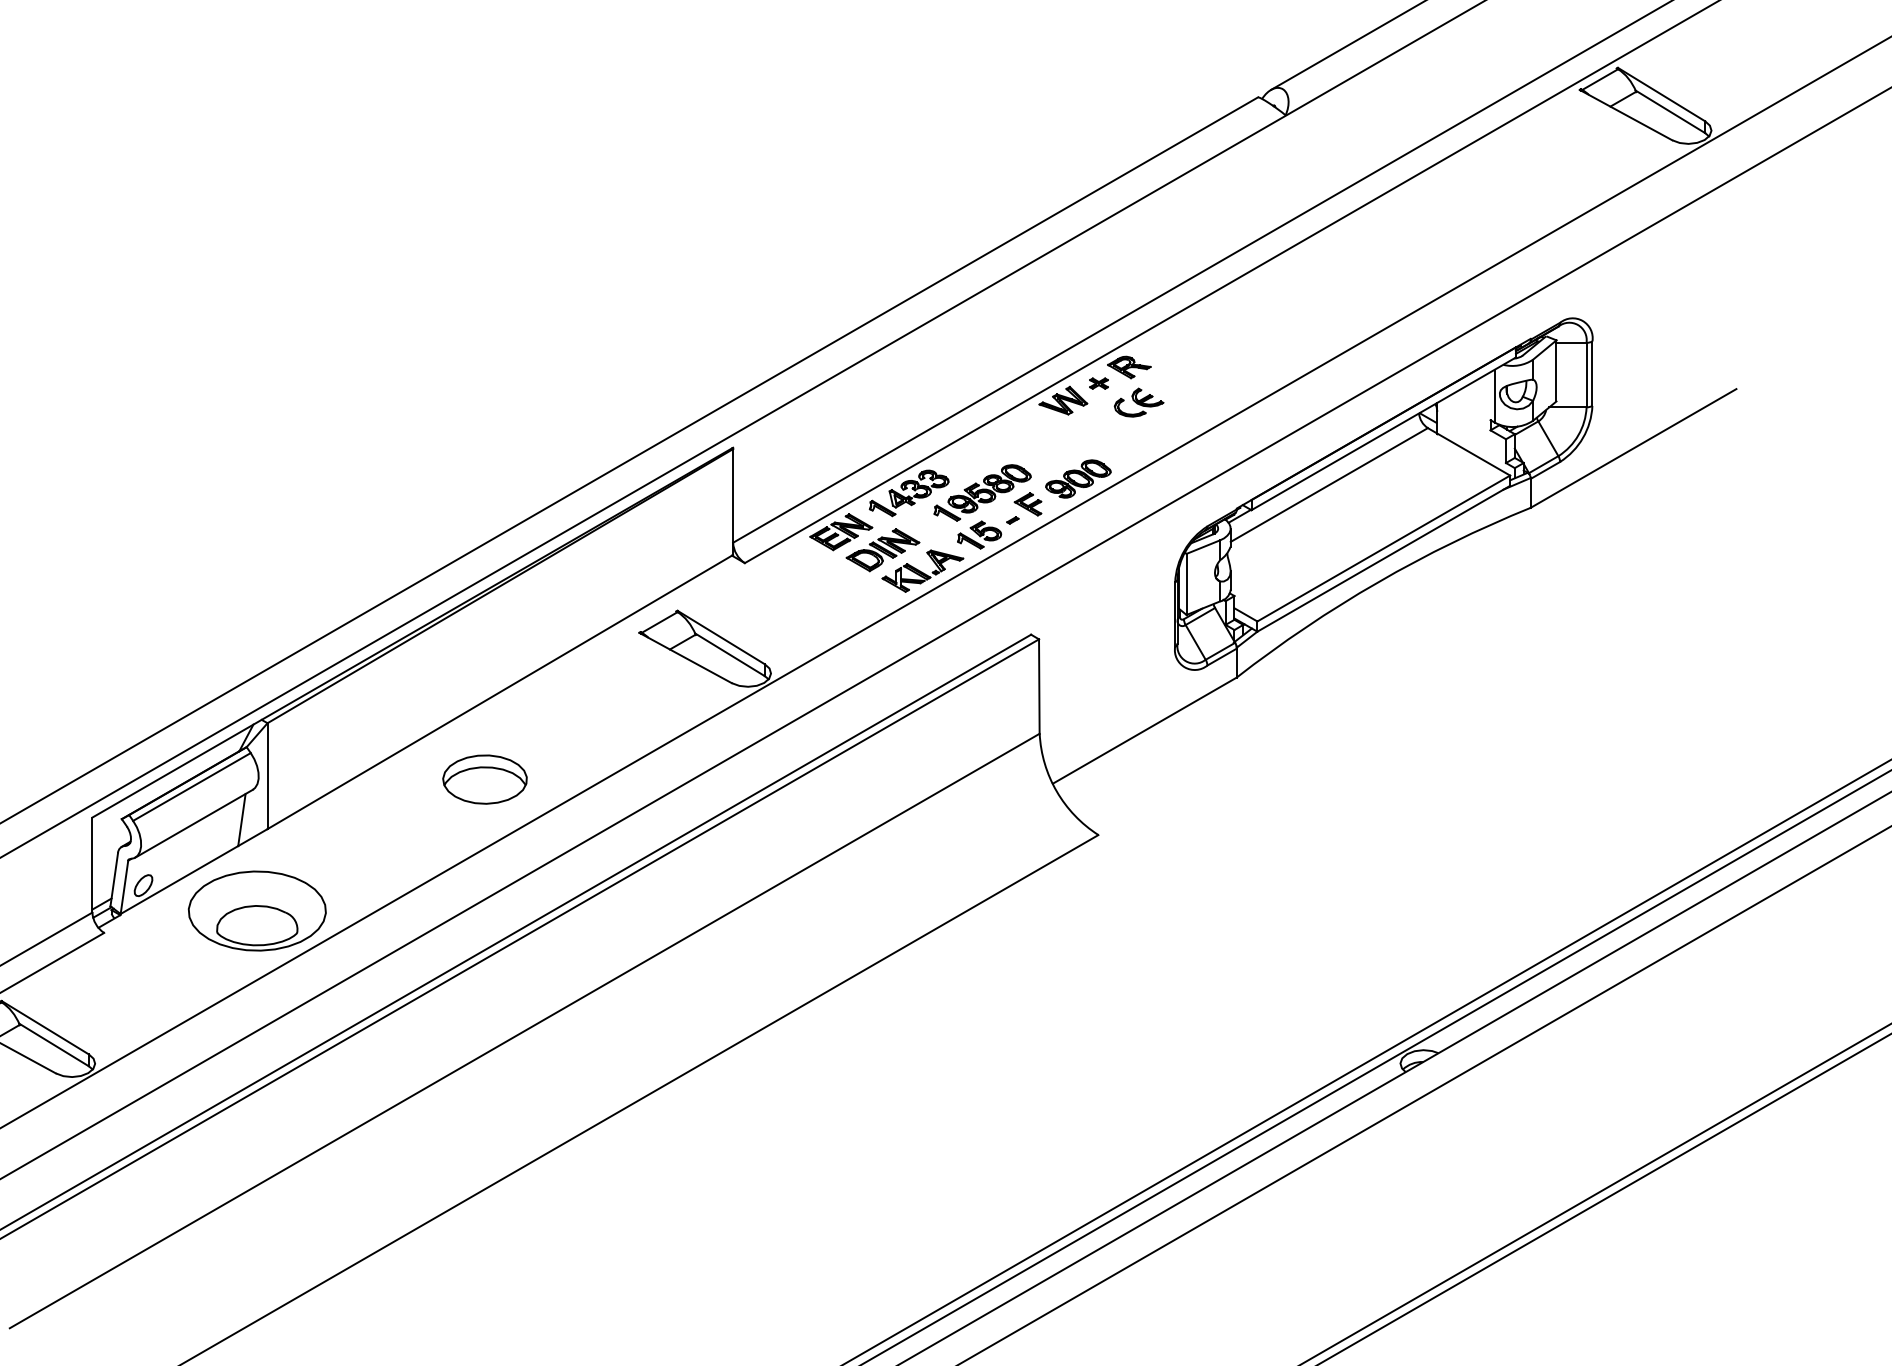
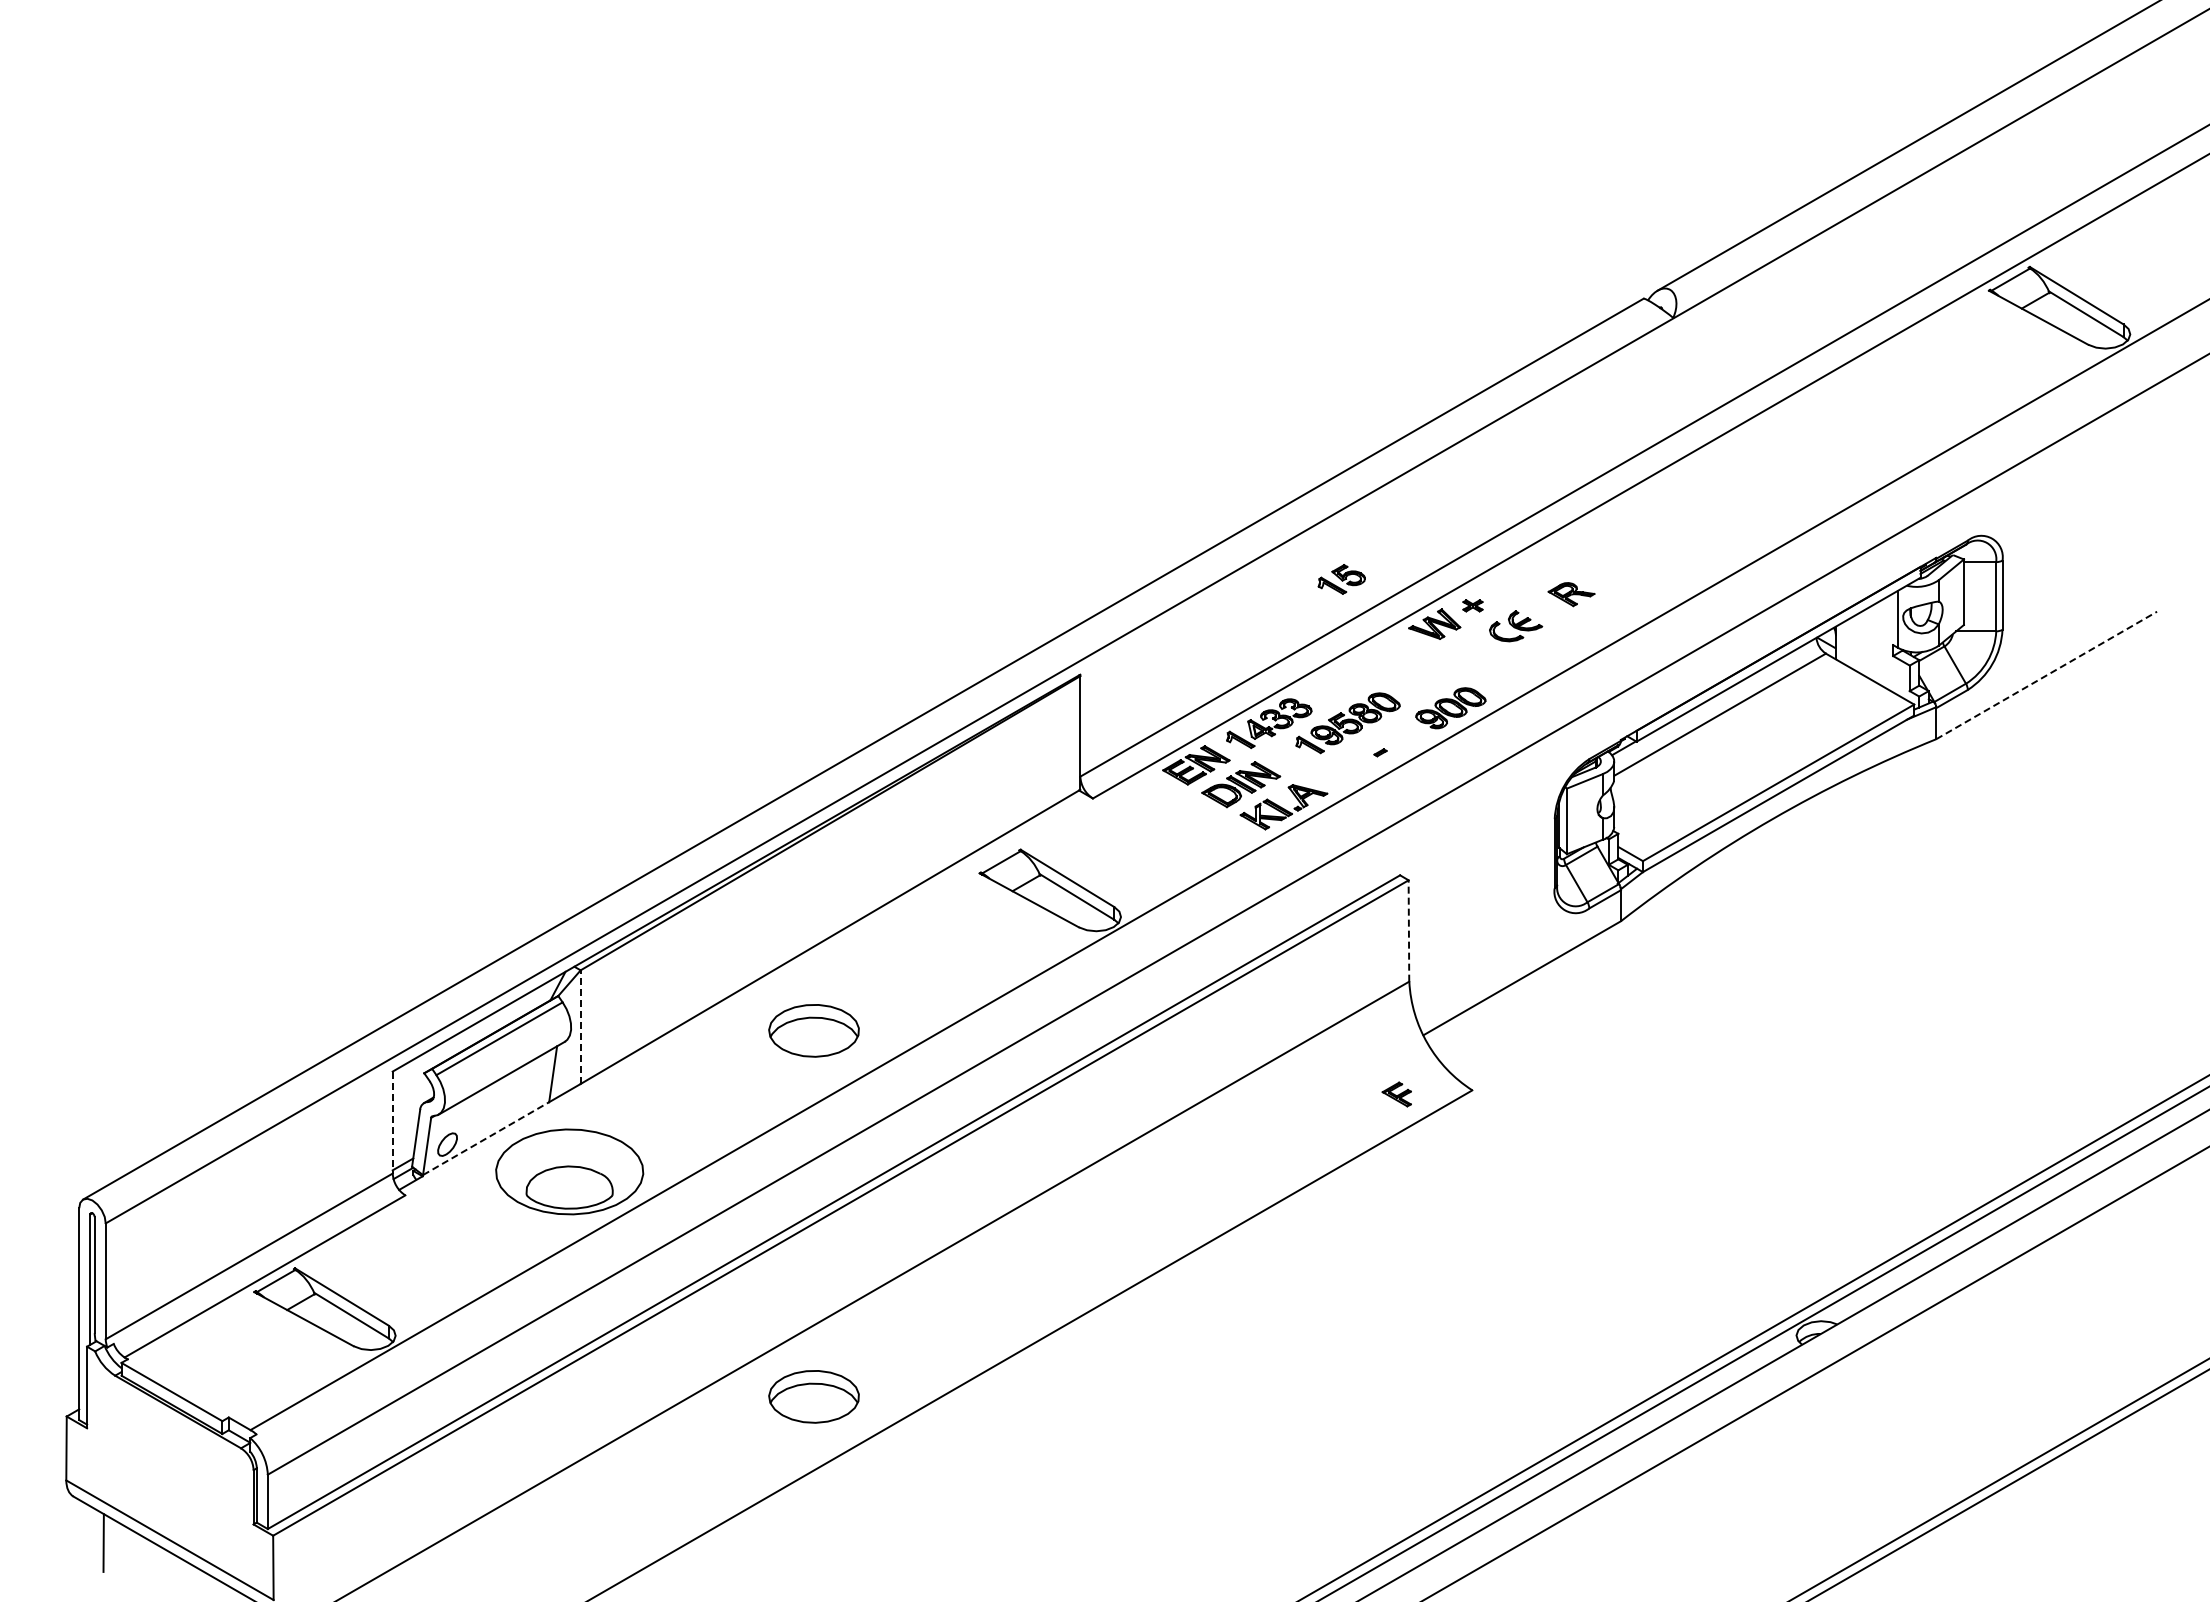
part: (1129, 367) -> (1571, 594), moved
line: (1634, 448) -> (2047, 675), solid -> dashed
part: (1027, 504) -> (1396, 1094), moved
part: (979, 535) -> (1341, 579), moved
line: (1038, 687) -> (1408, 931), solid -> dashed
line: (267, 776) -> (580, 1027), solid -> dashed
line: (92, 865) -> (392, 1122), solid -> dashed
line: (179, 879) -> (486, 1138), solid -> dashed
part: (484, 1120) -> (813, 1396), added

